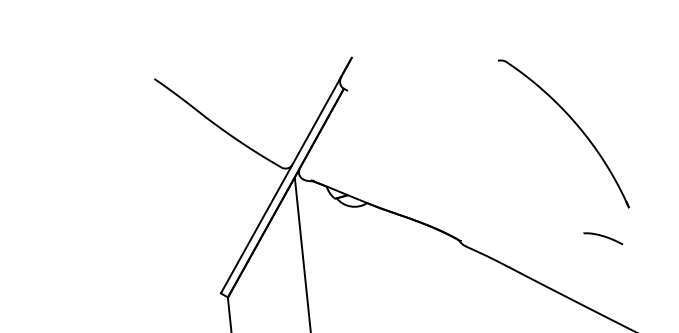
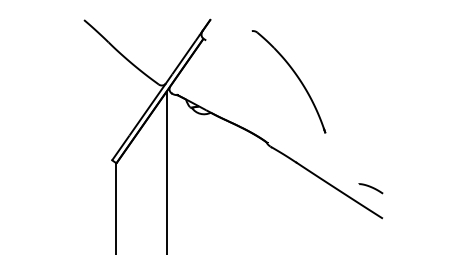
part: (573, 123) -> (295, 75), moved
curve: (602, 236) -> (370, 187), moved

